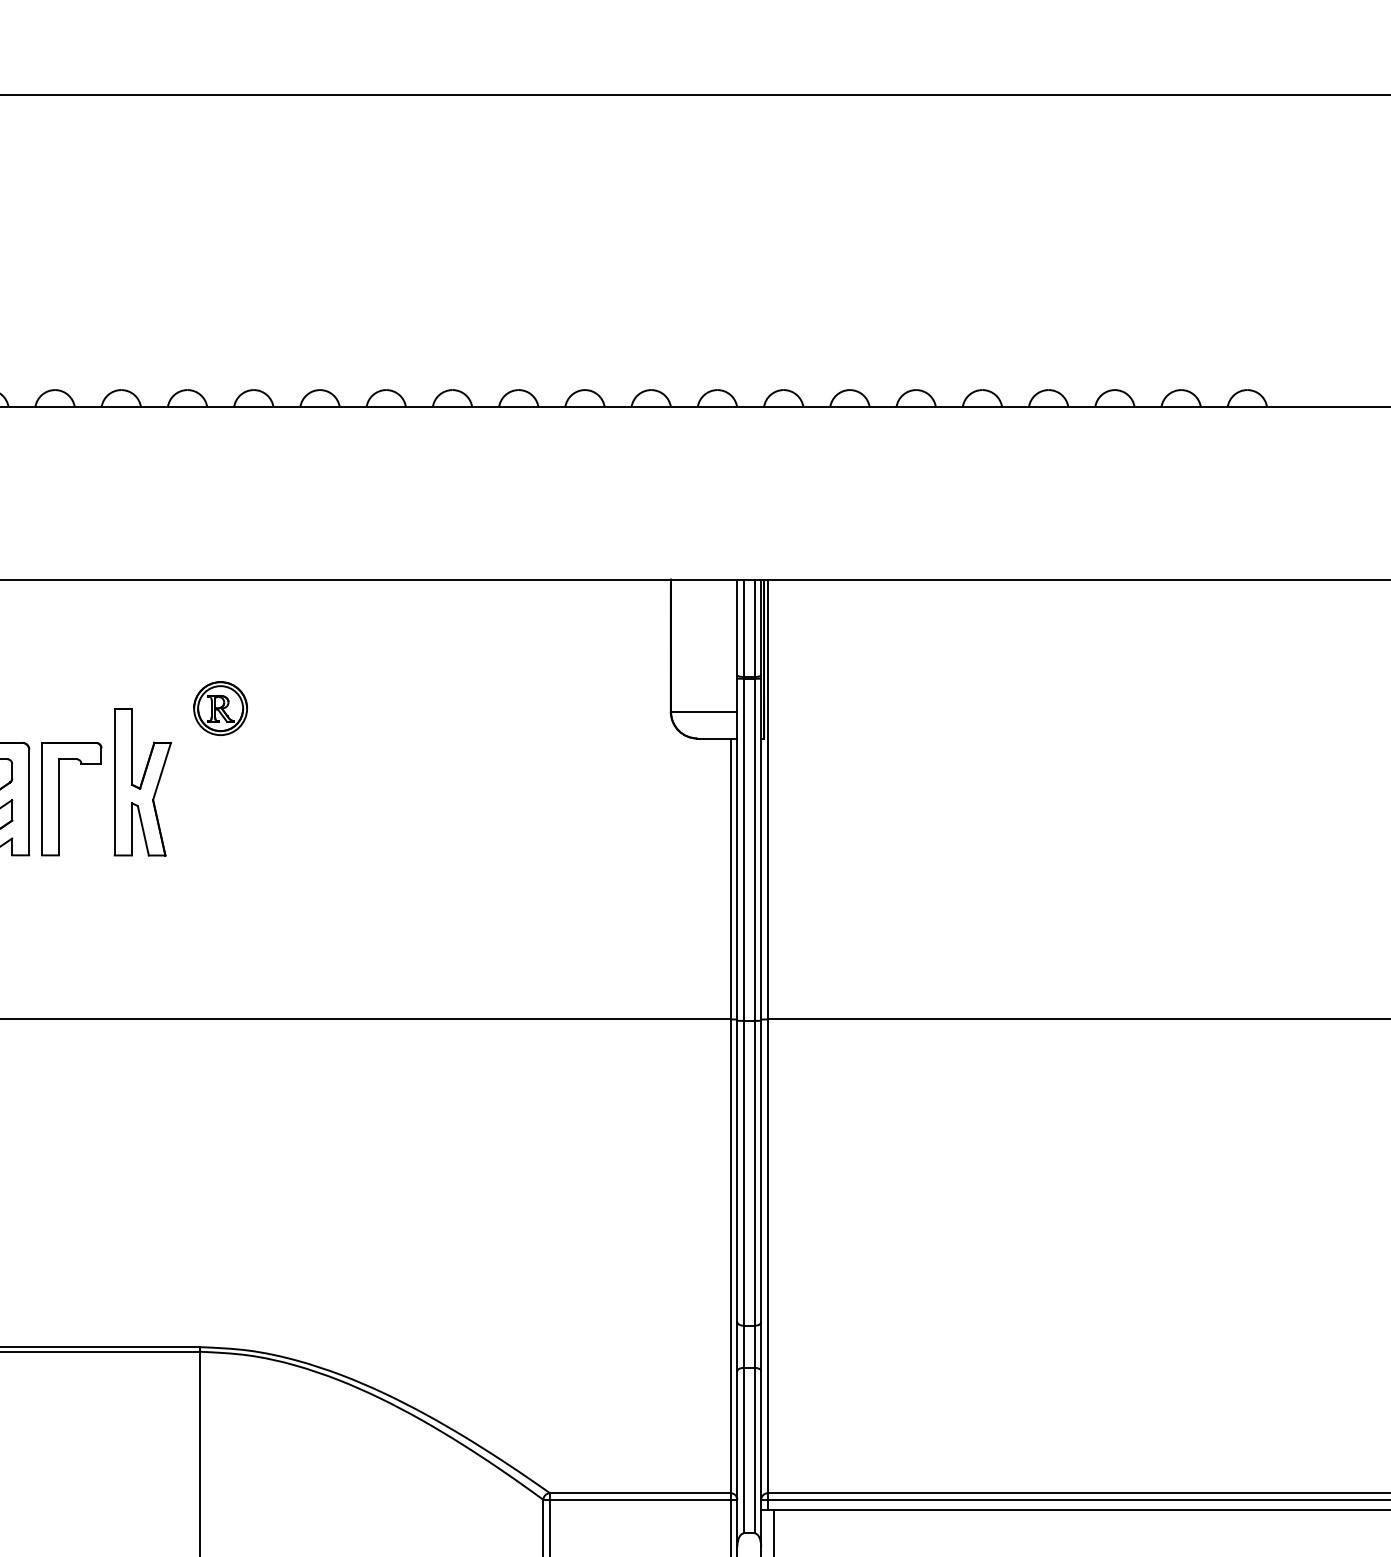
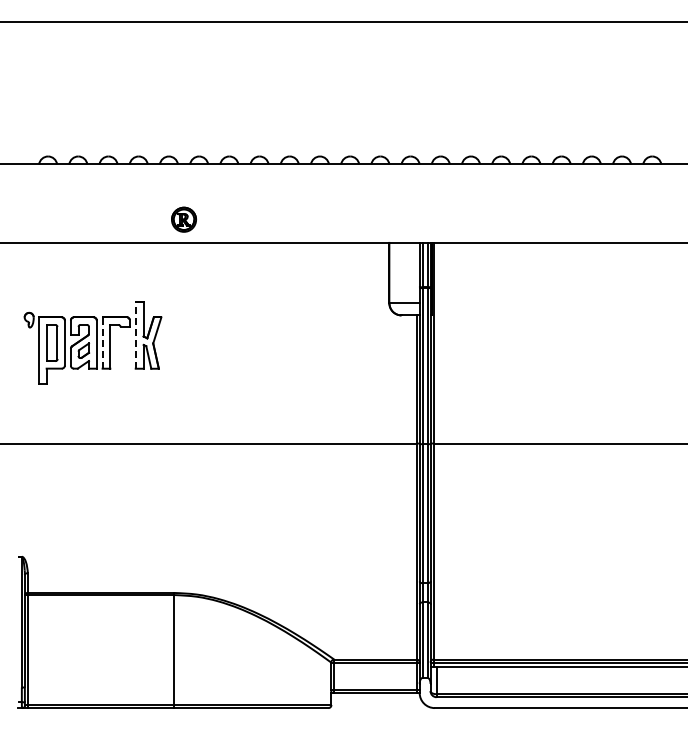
part: (221, 708) -> (184, 219), moved
line: (114, 780) -> (135, 334), solid -> dashed
line: (41, 800) -> (102, 343), solid -> dashed

